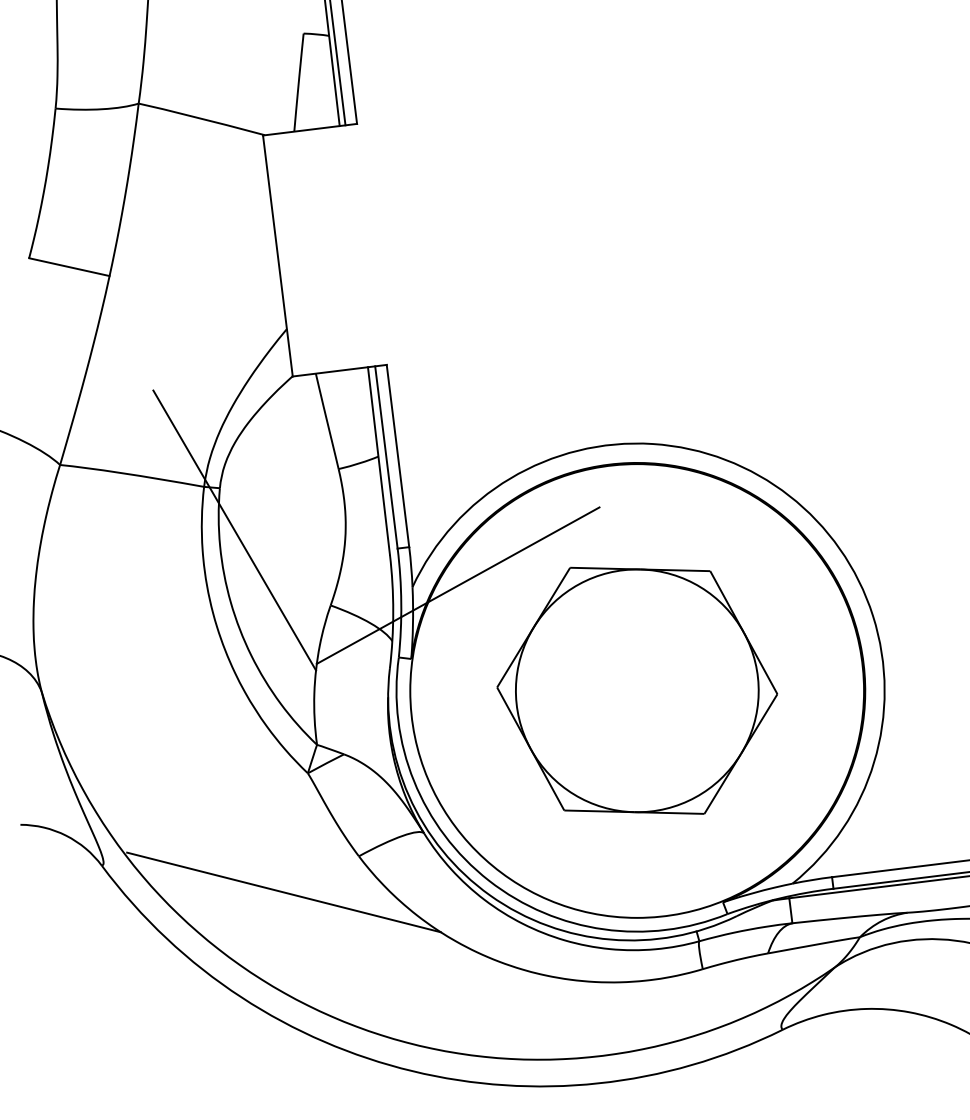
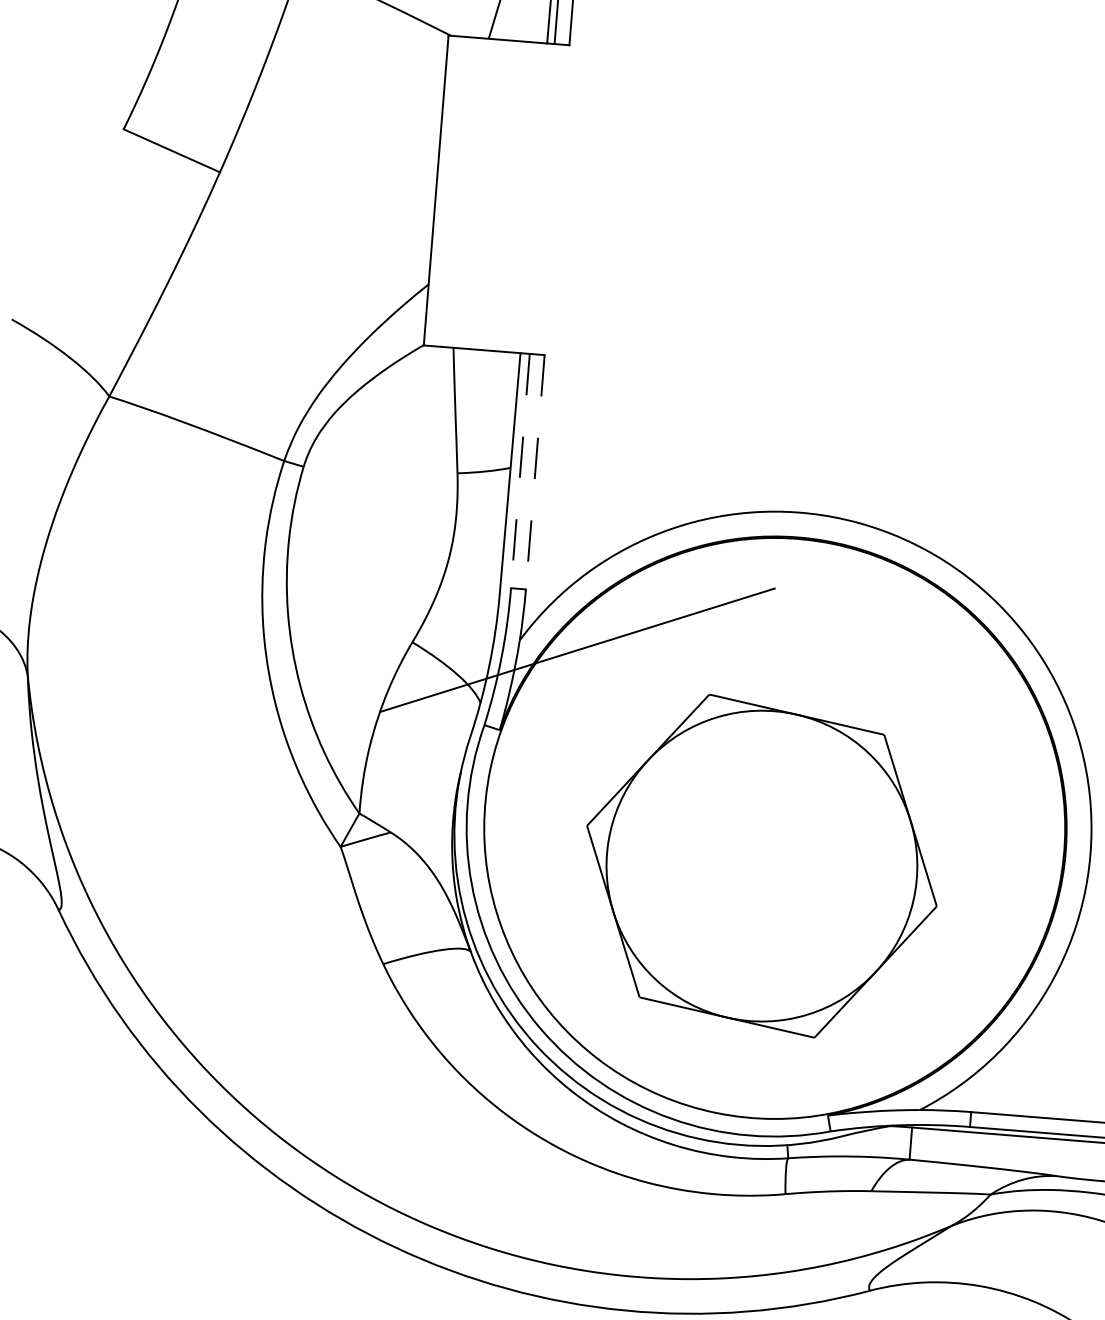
line: (397, 456) -> (534, 472), solid -> dashed
line: (386, 457) -> (520, 471), solid -> dashed
line: (234, 530) -> (311, 523), removed
part: (637, 690) -> (762, 865), moved
line: (283, 892) -> (279, 990), removed

